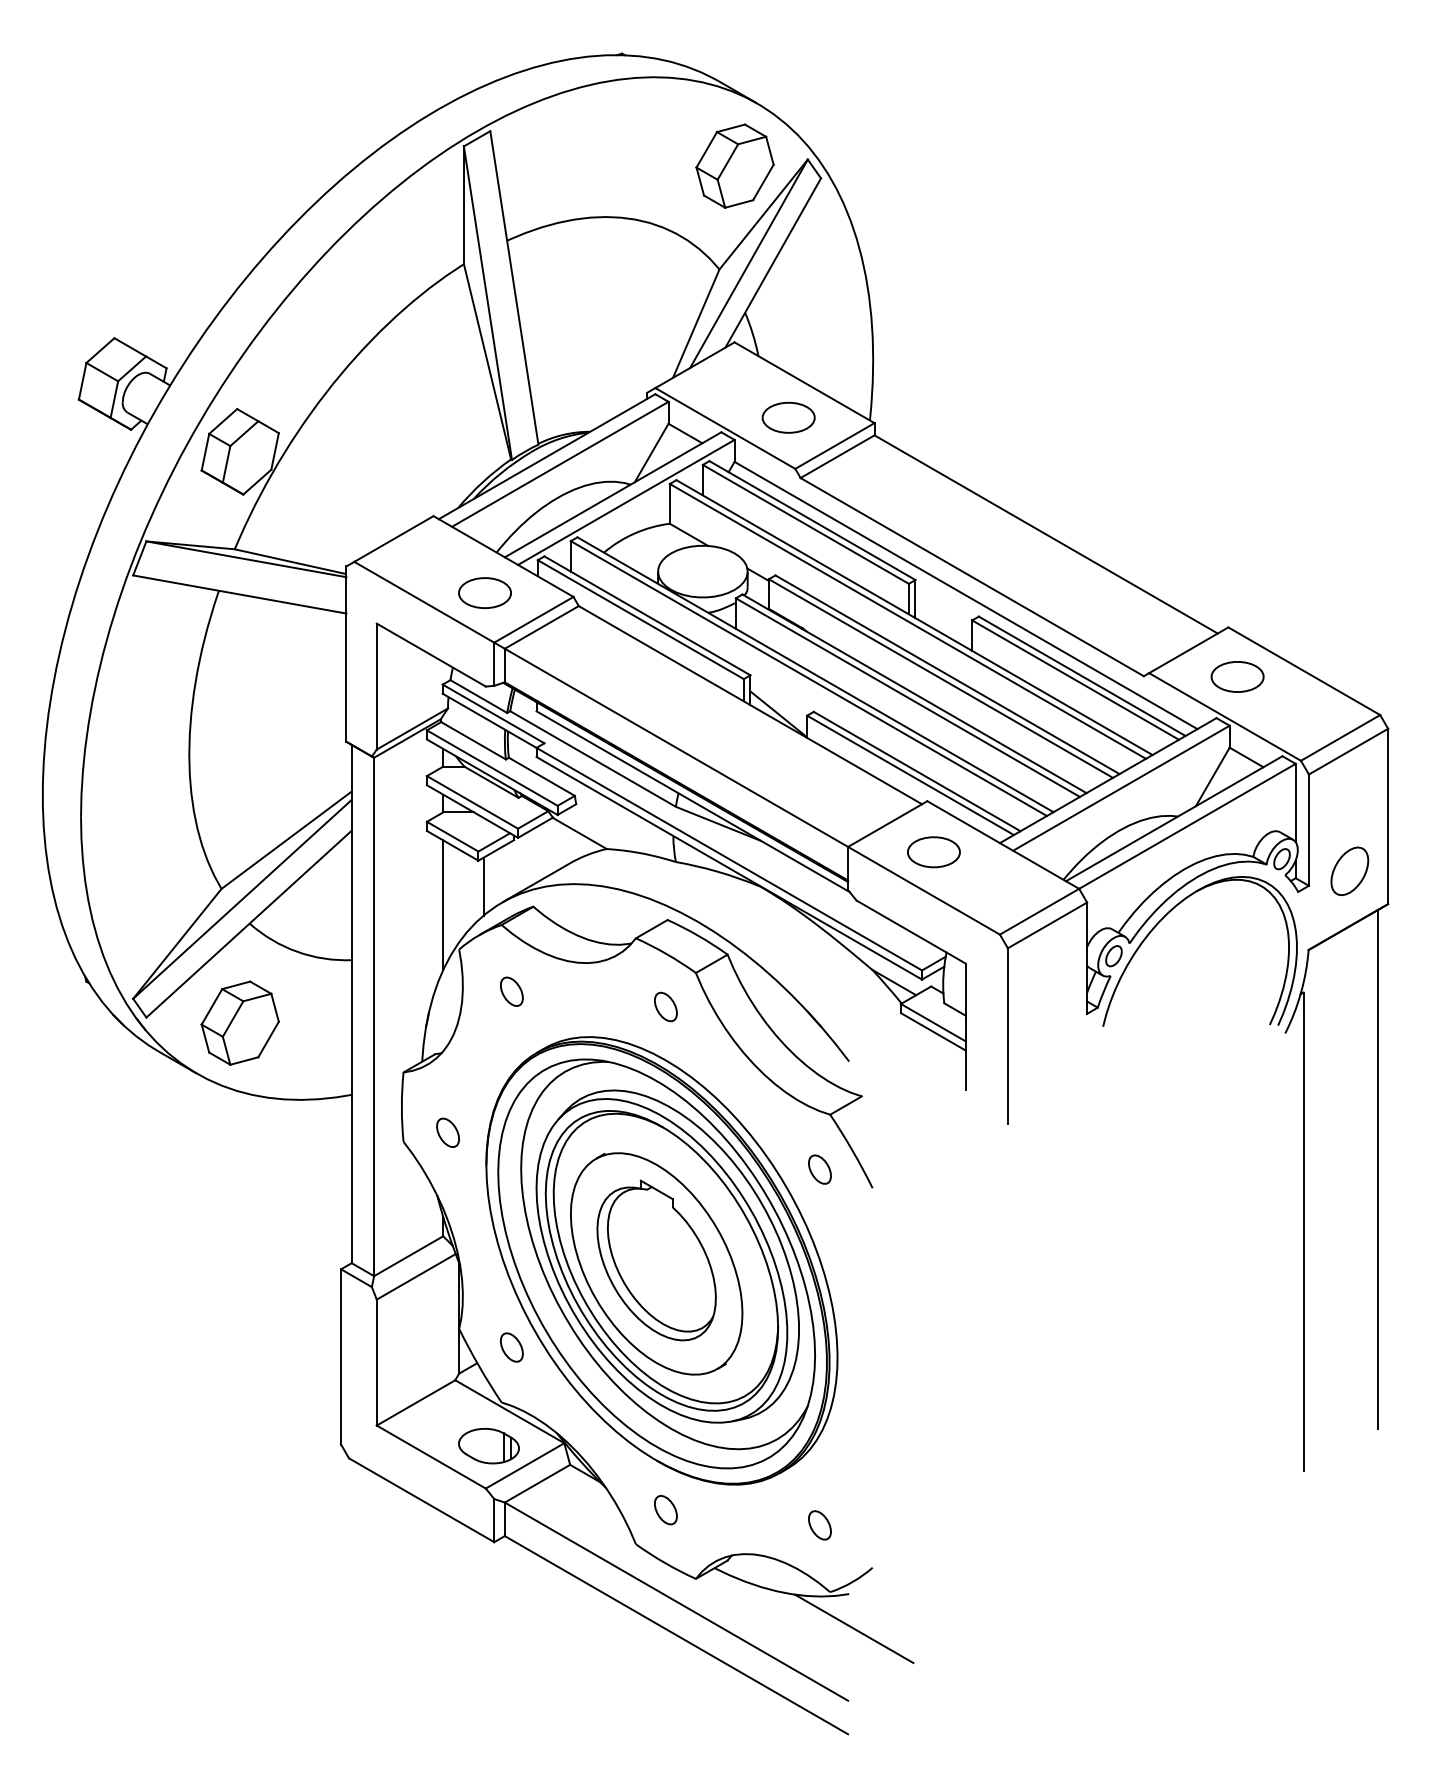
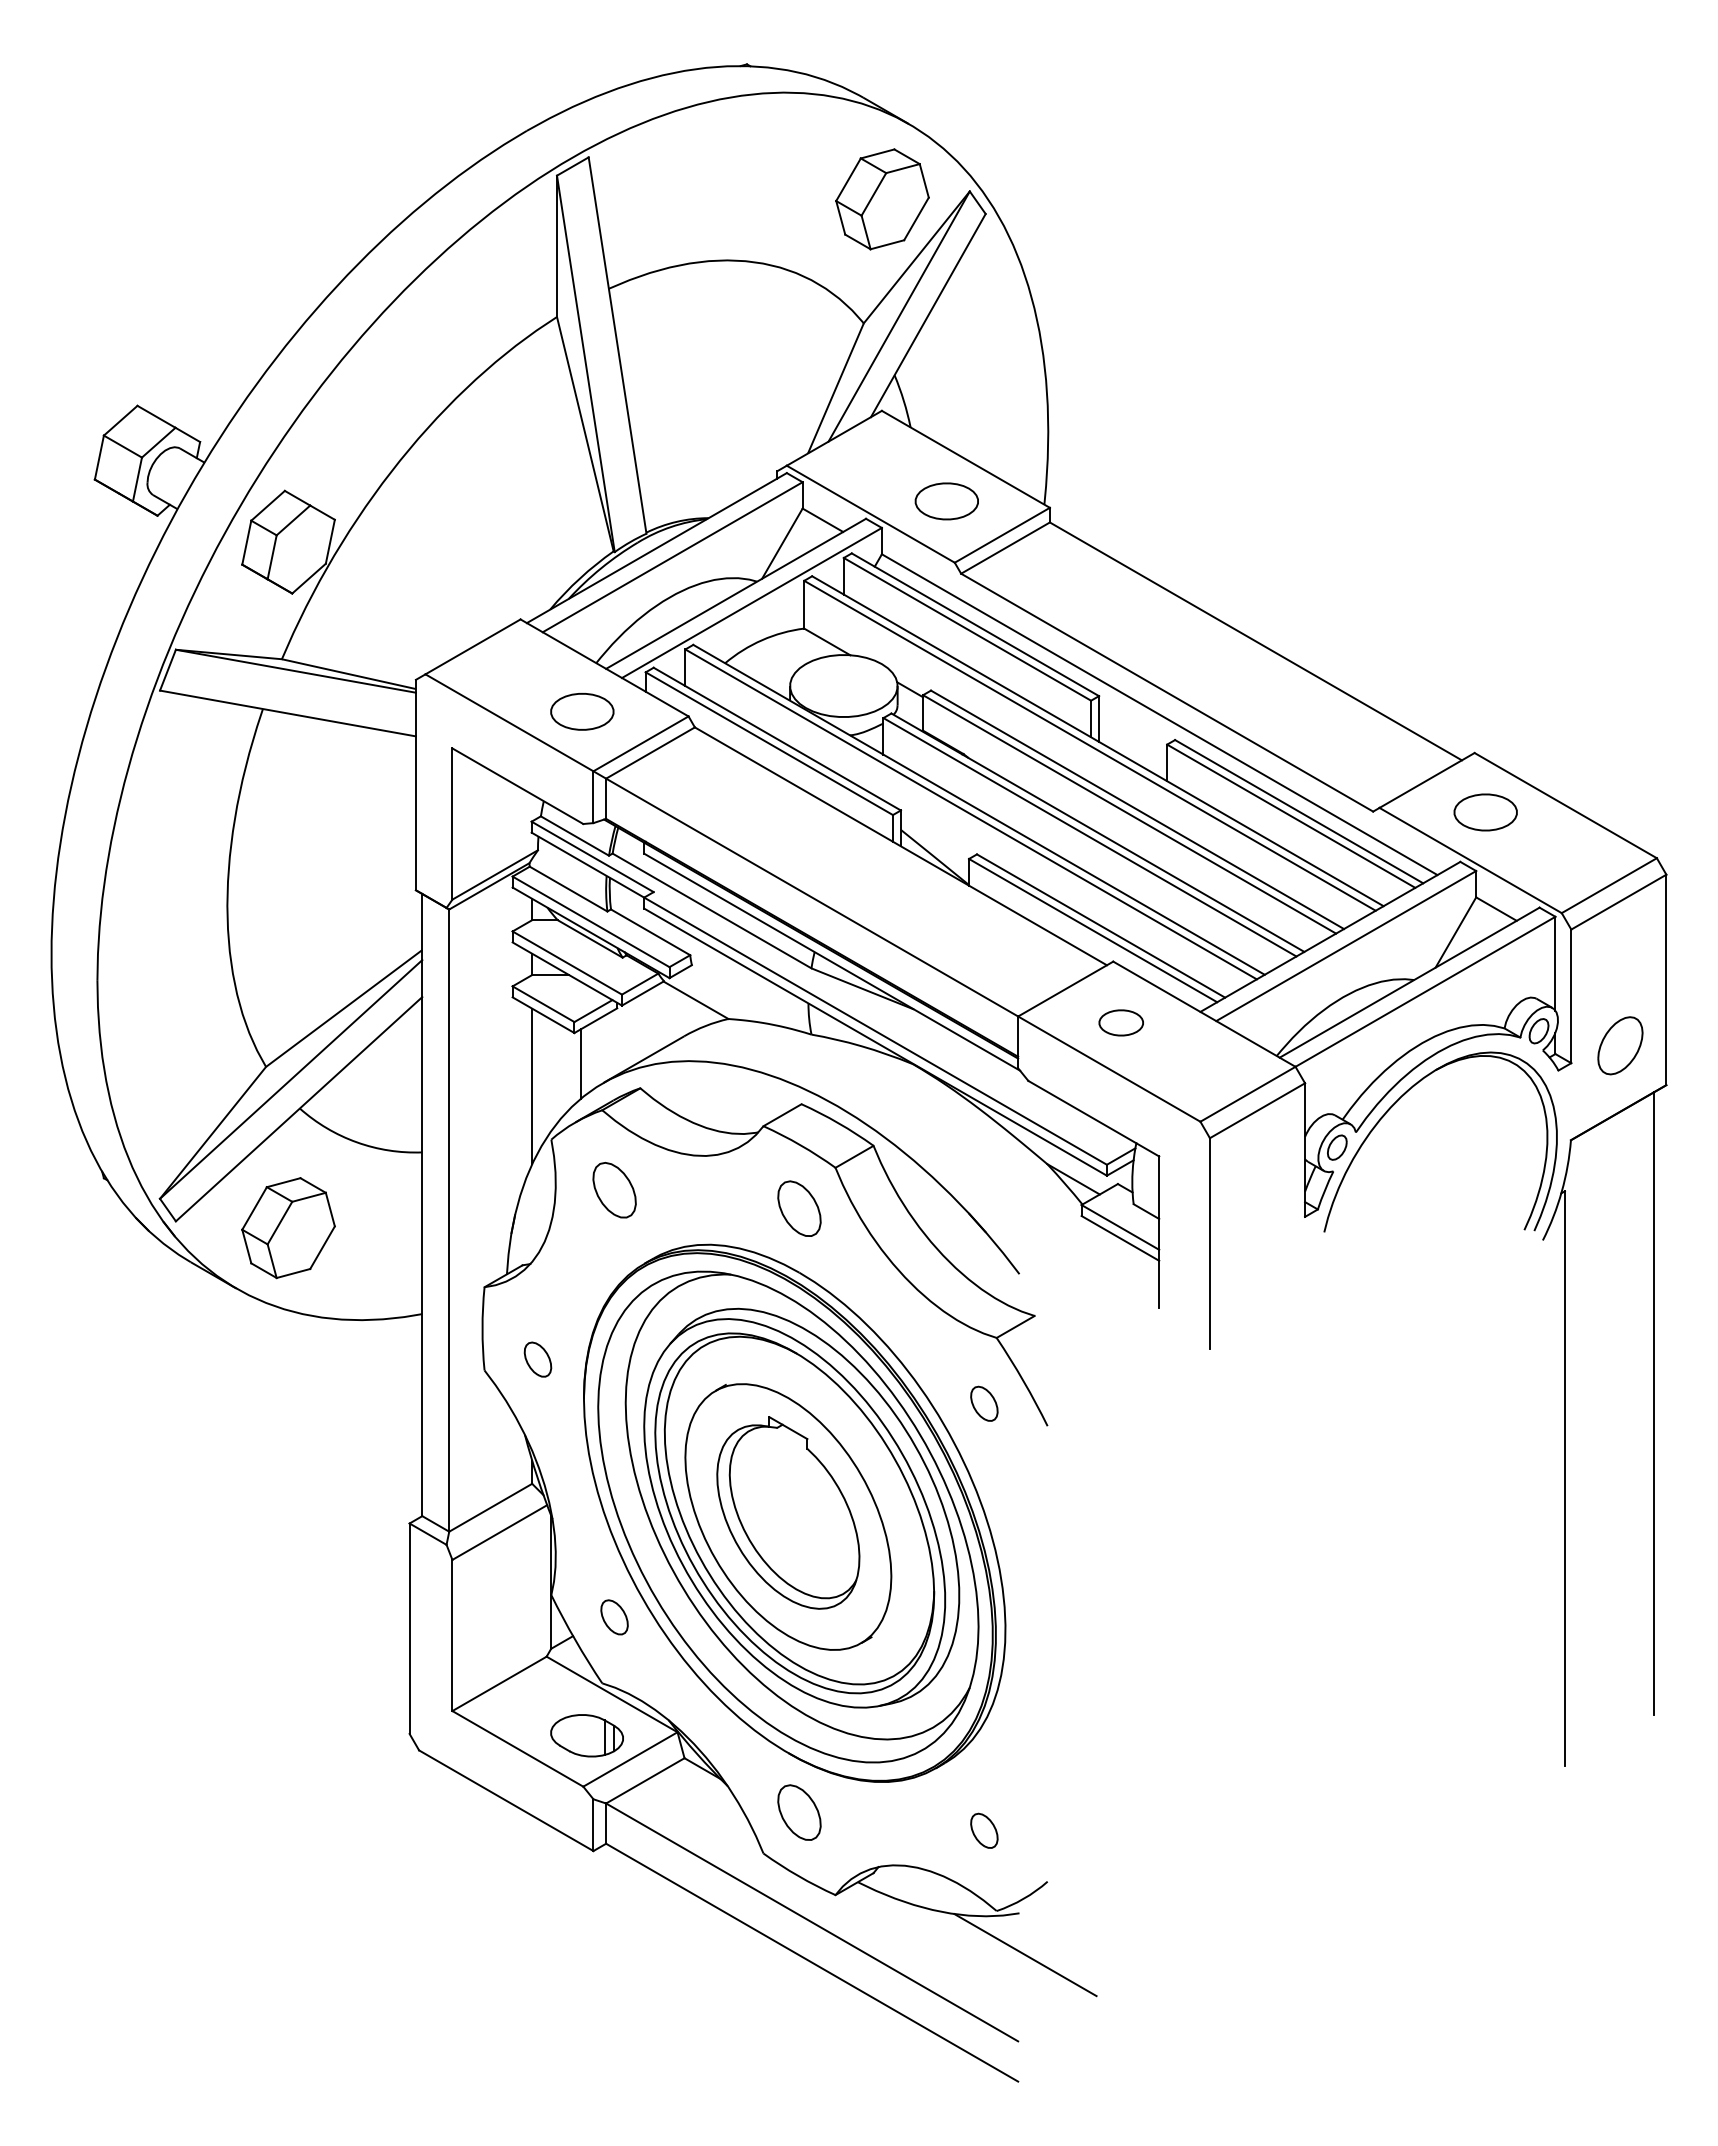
part: (934, 851) -> (1121, 1022), size x0.7
part: (511, 991) -> (614, 1190), size x1.6
part: (665, 1006) -> (799, 1208), size x1.6
part: (665, 1510) -> (799, 1812), size x1.6

